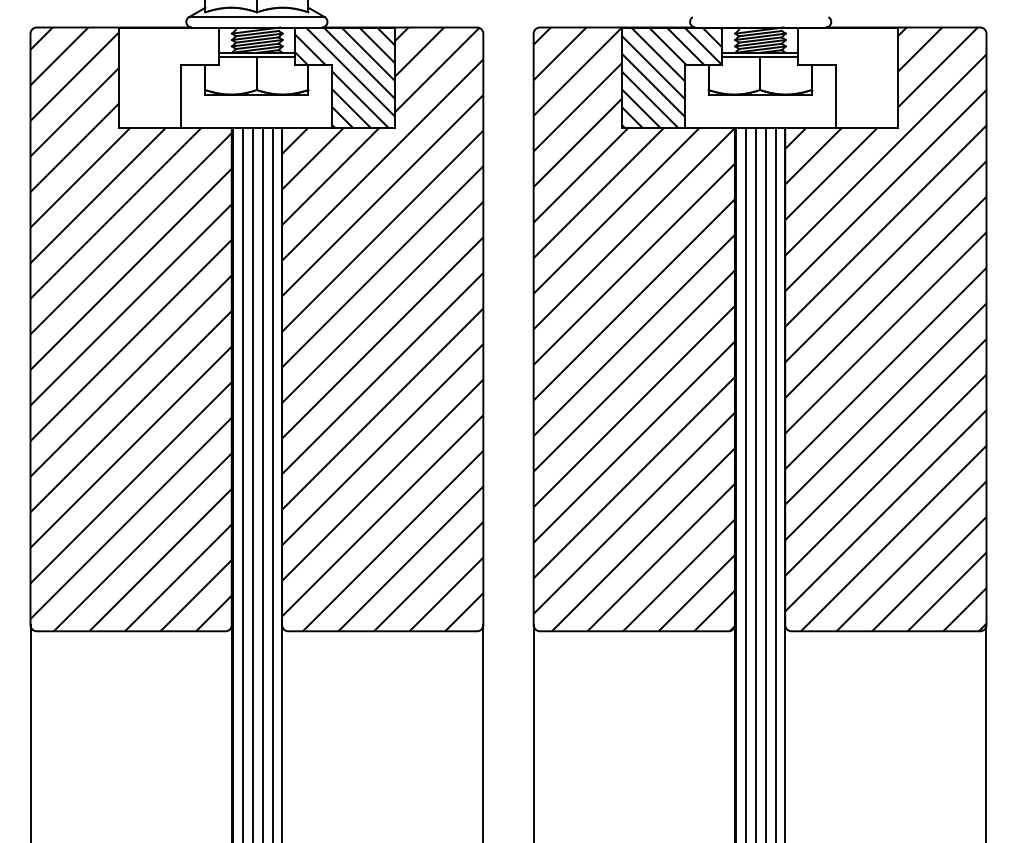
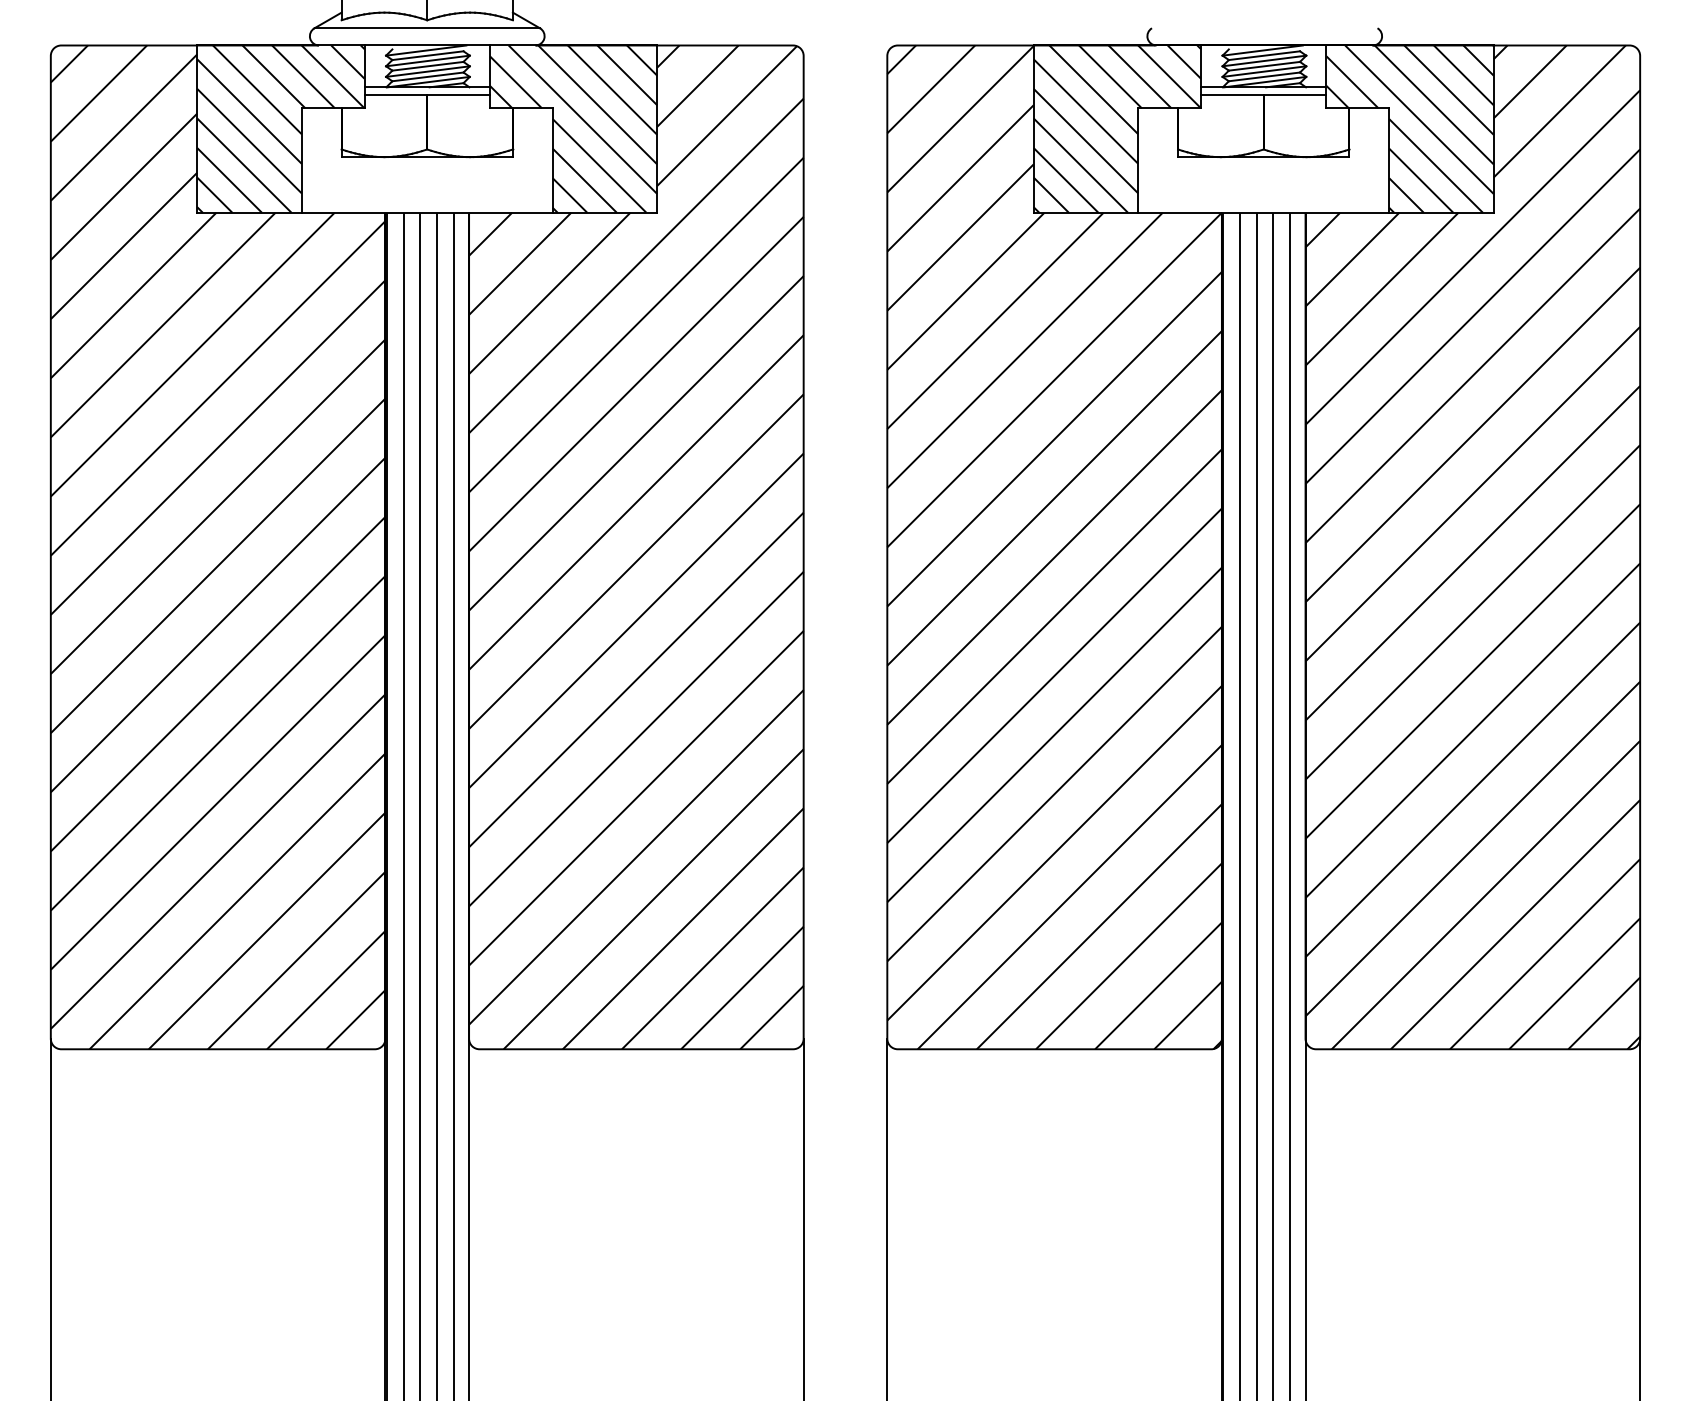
hatch: (168, 77) -> (280, 128), added
hatch: (847, 77) -> (1409, 128), added

